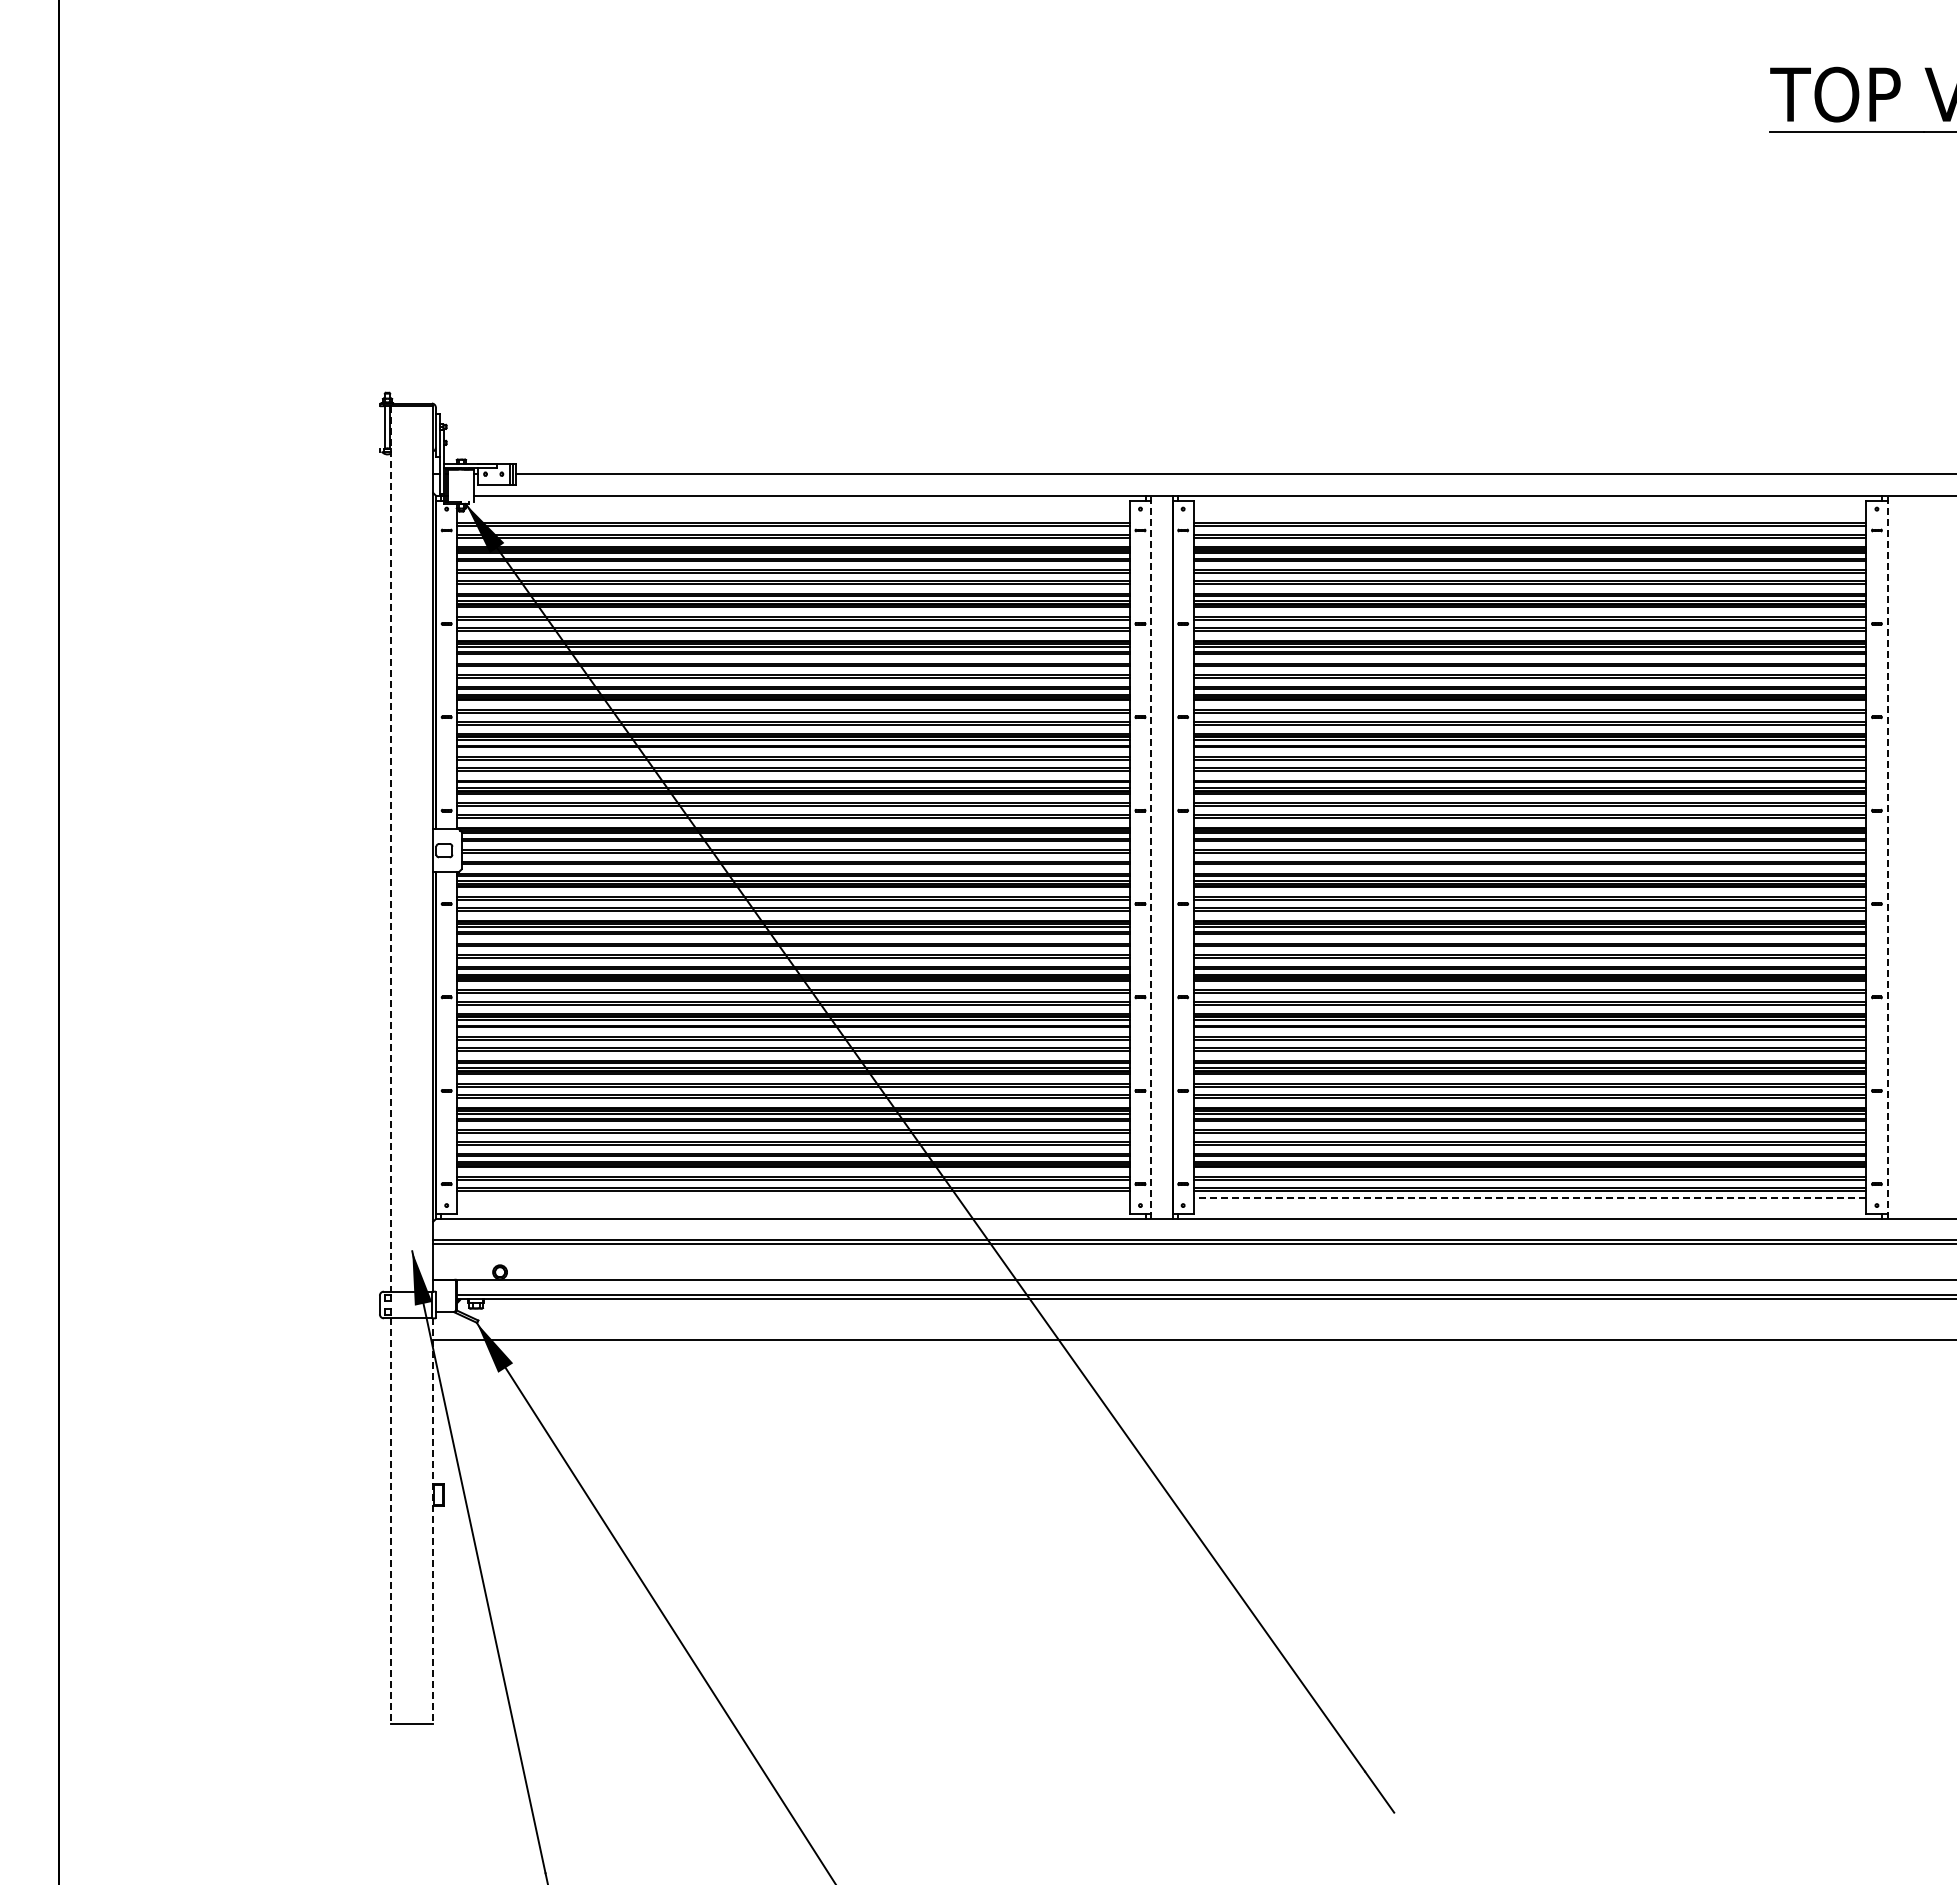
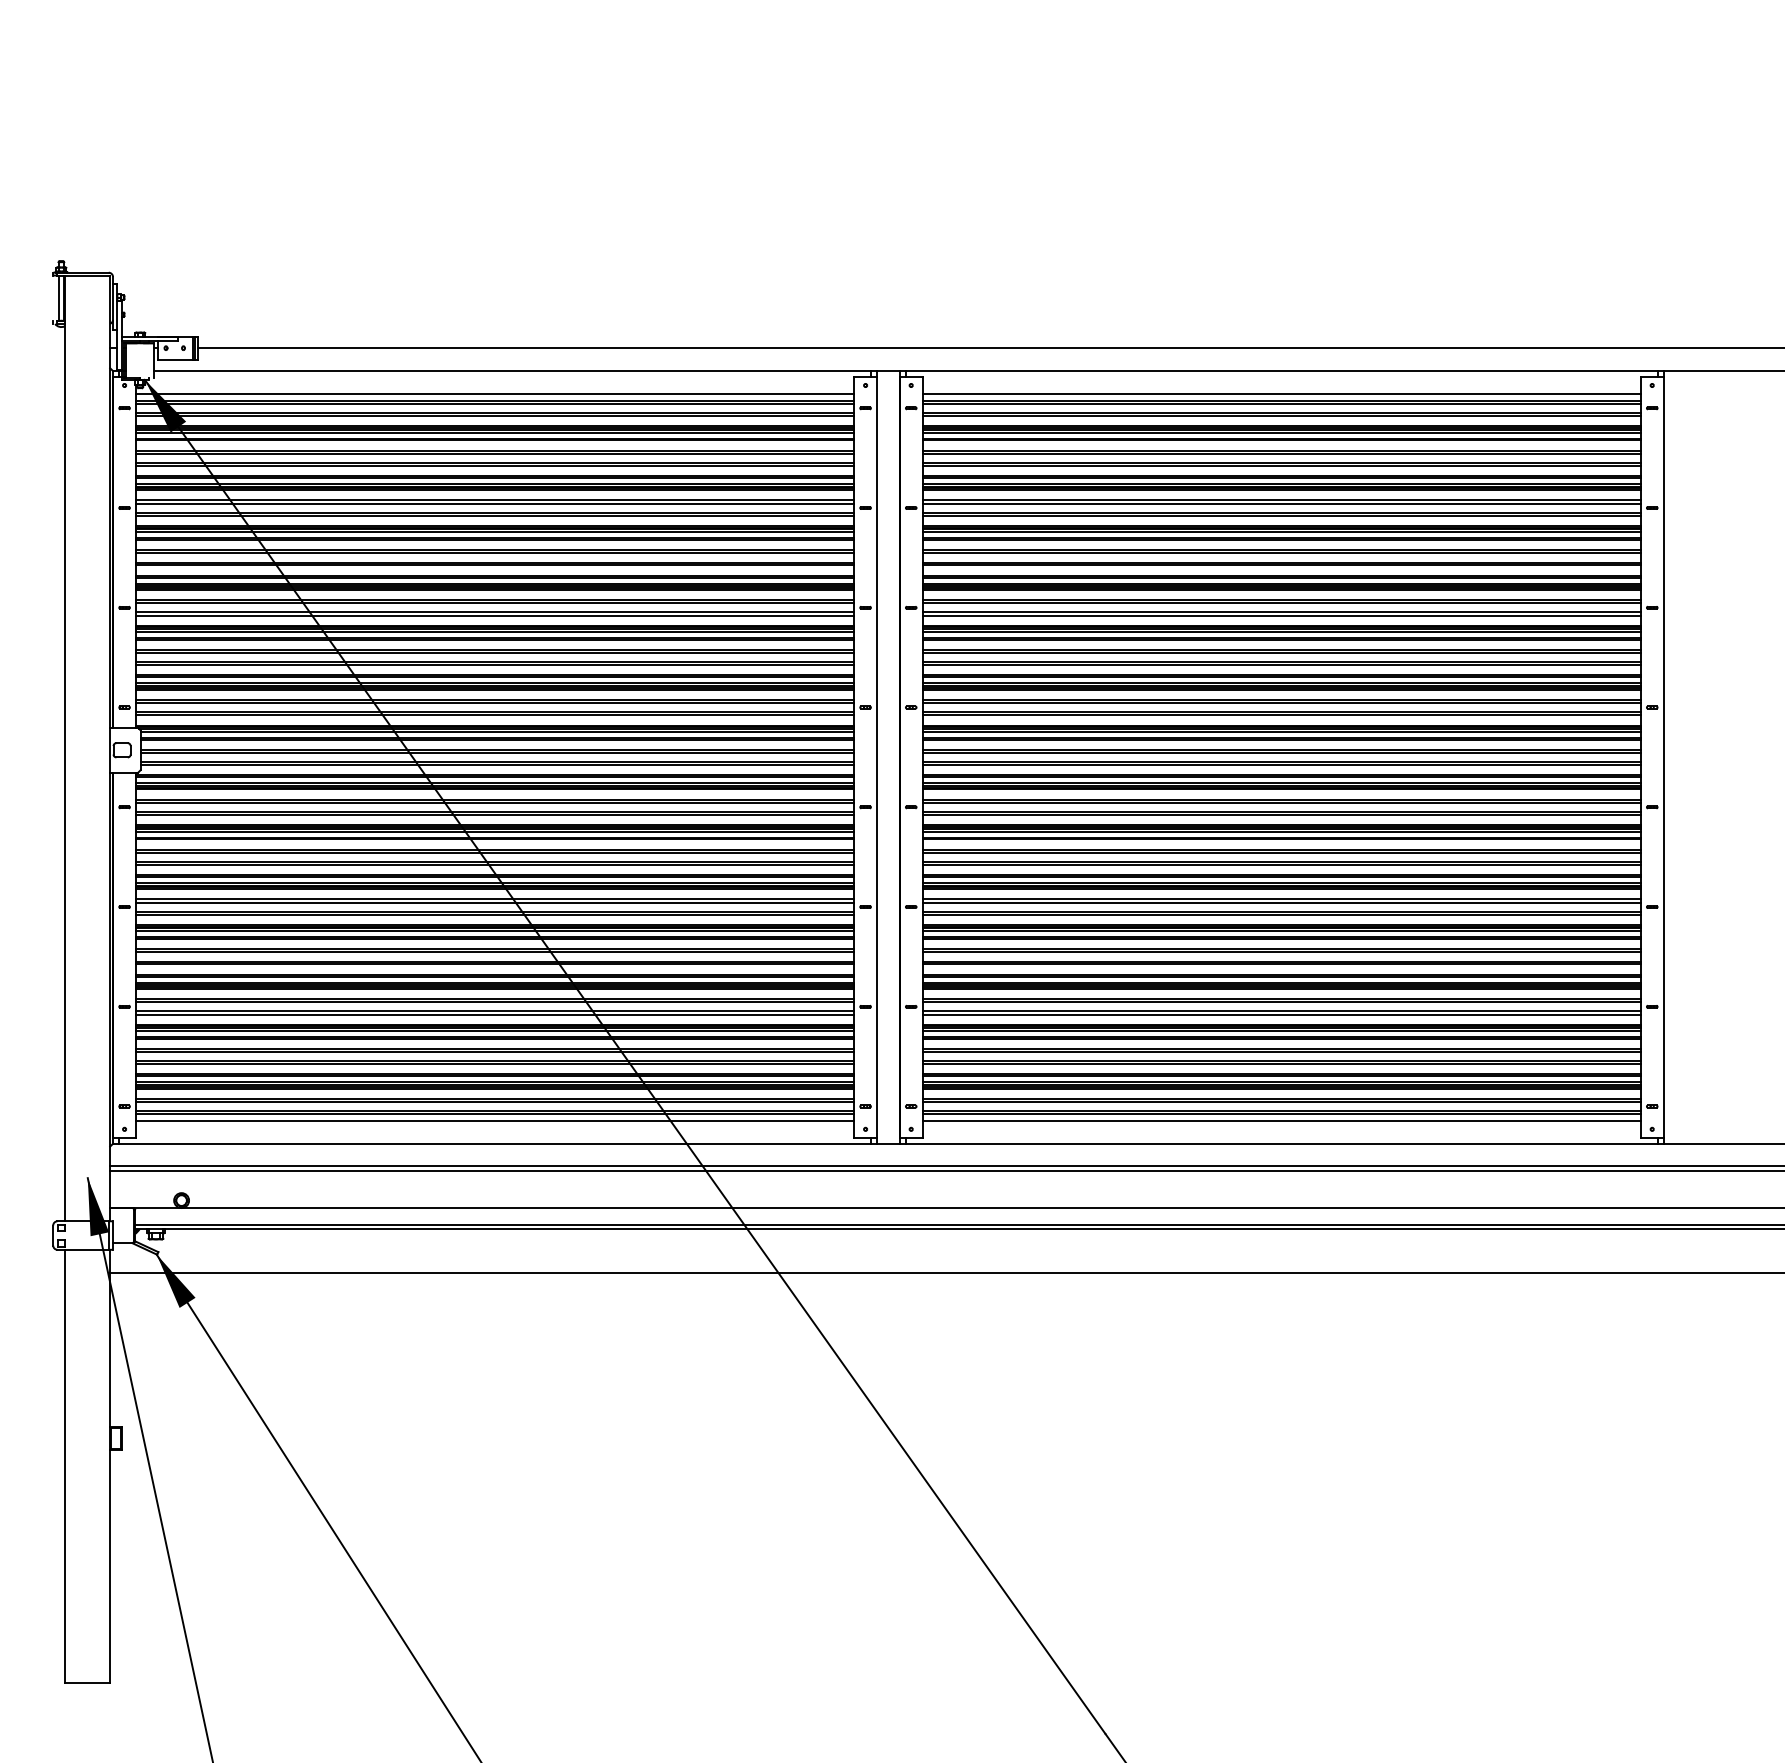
line: (793, 517) -> (494, 394), added
line: (1529, 517) -> (1281, 394), added
line: (390, 848) -> (64, 747), dashed -> solid
line: (1151, 857) -> (877, 757), dashed -> solid
line: (1887, 857) -> (1663, 757), dashed -> solid
line: (793, 1197) -> (494, 1120), added
line: (1529, 1197) -> (1281, 1120), dashed -> solid
line: (390, 1521) -> (64, 1466), dashed -> solid
line: (433, 1521) -> (110, 1466), dashed -> solid

